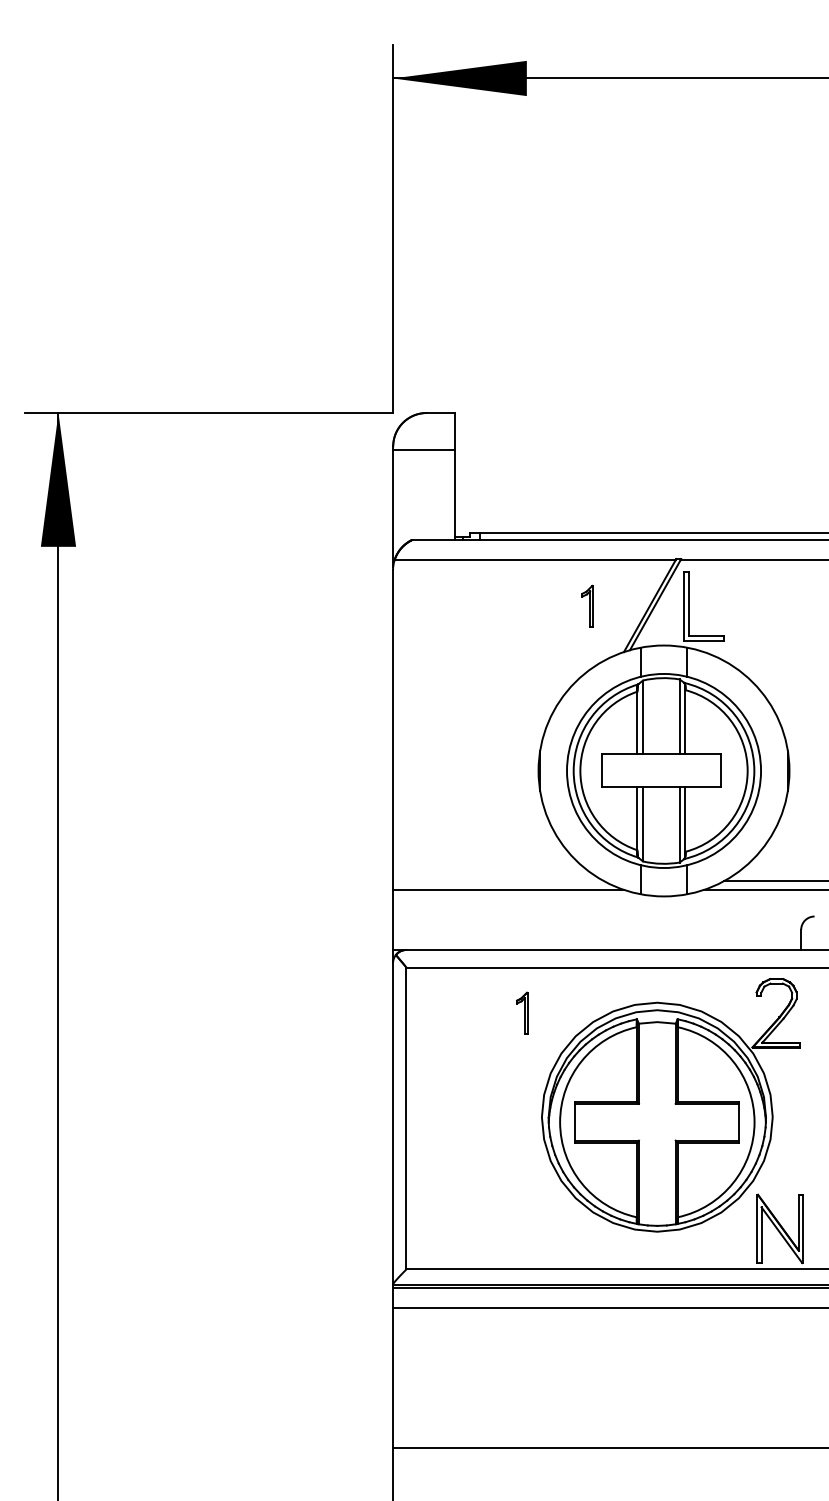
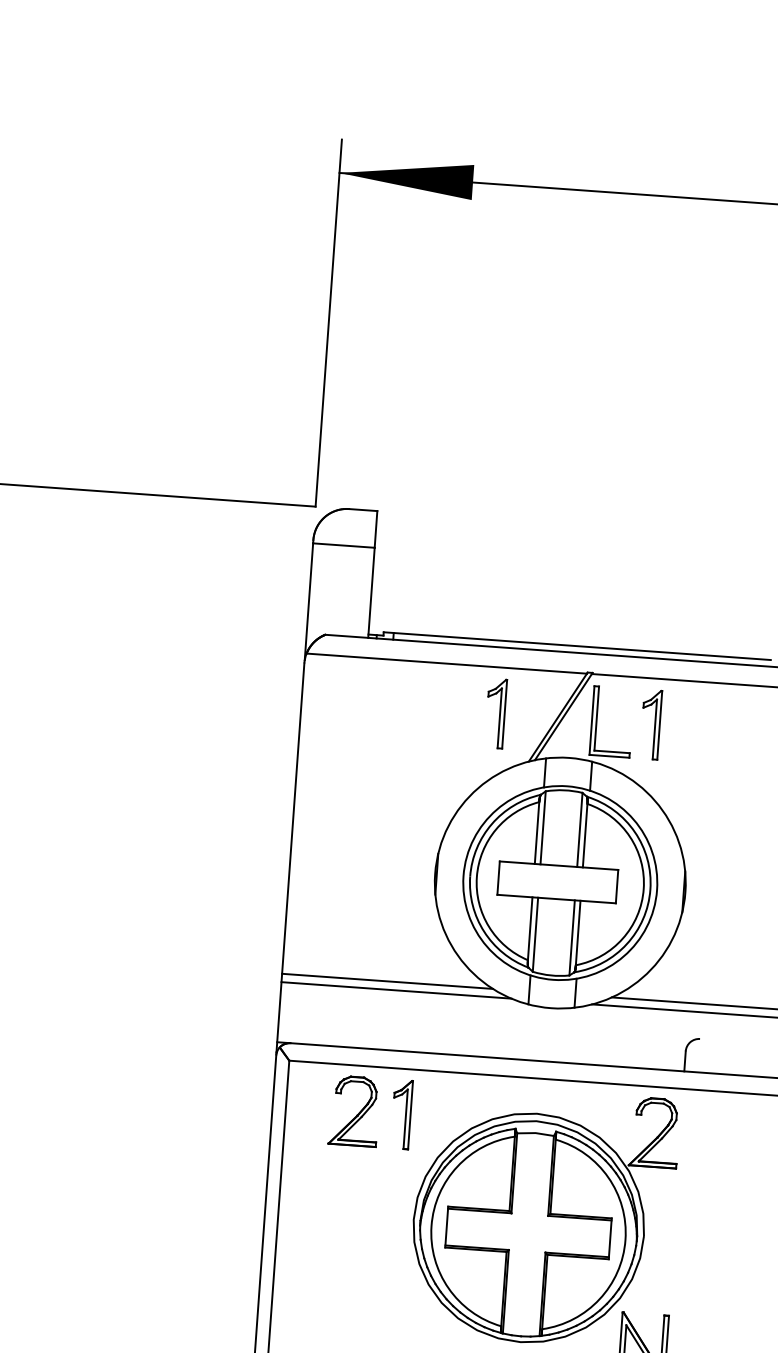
part: (587, 606) -> (495, 713), size x1.67
part: (742, 606) -> (650, 724), added
line: (498, 881) -> (387, 981), added
part: (474, 1013) -> (353, 1111), added
part: (521, 1013) -> (400, 1114), size x1.67

